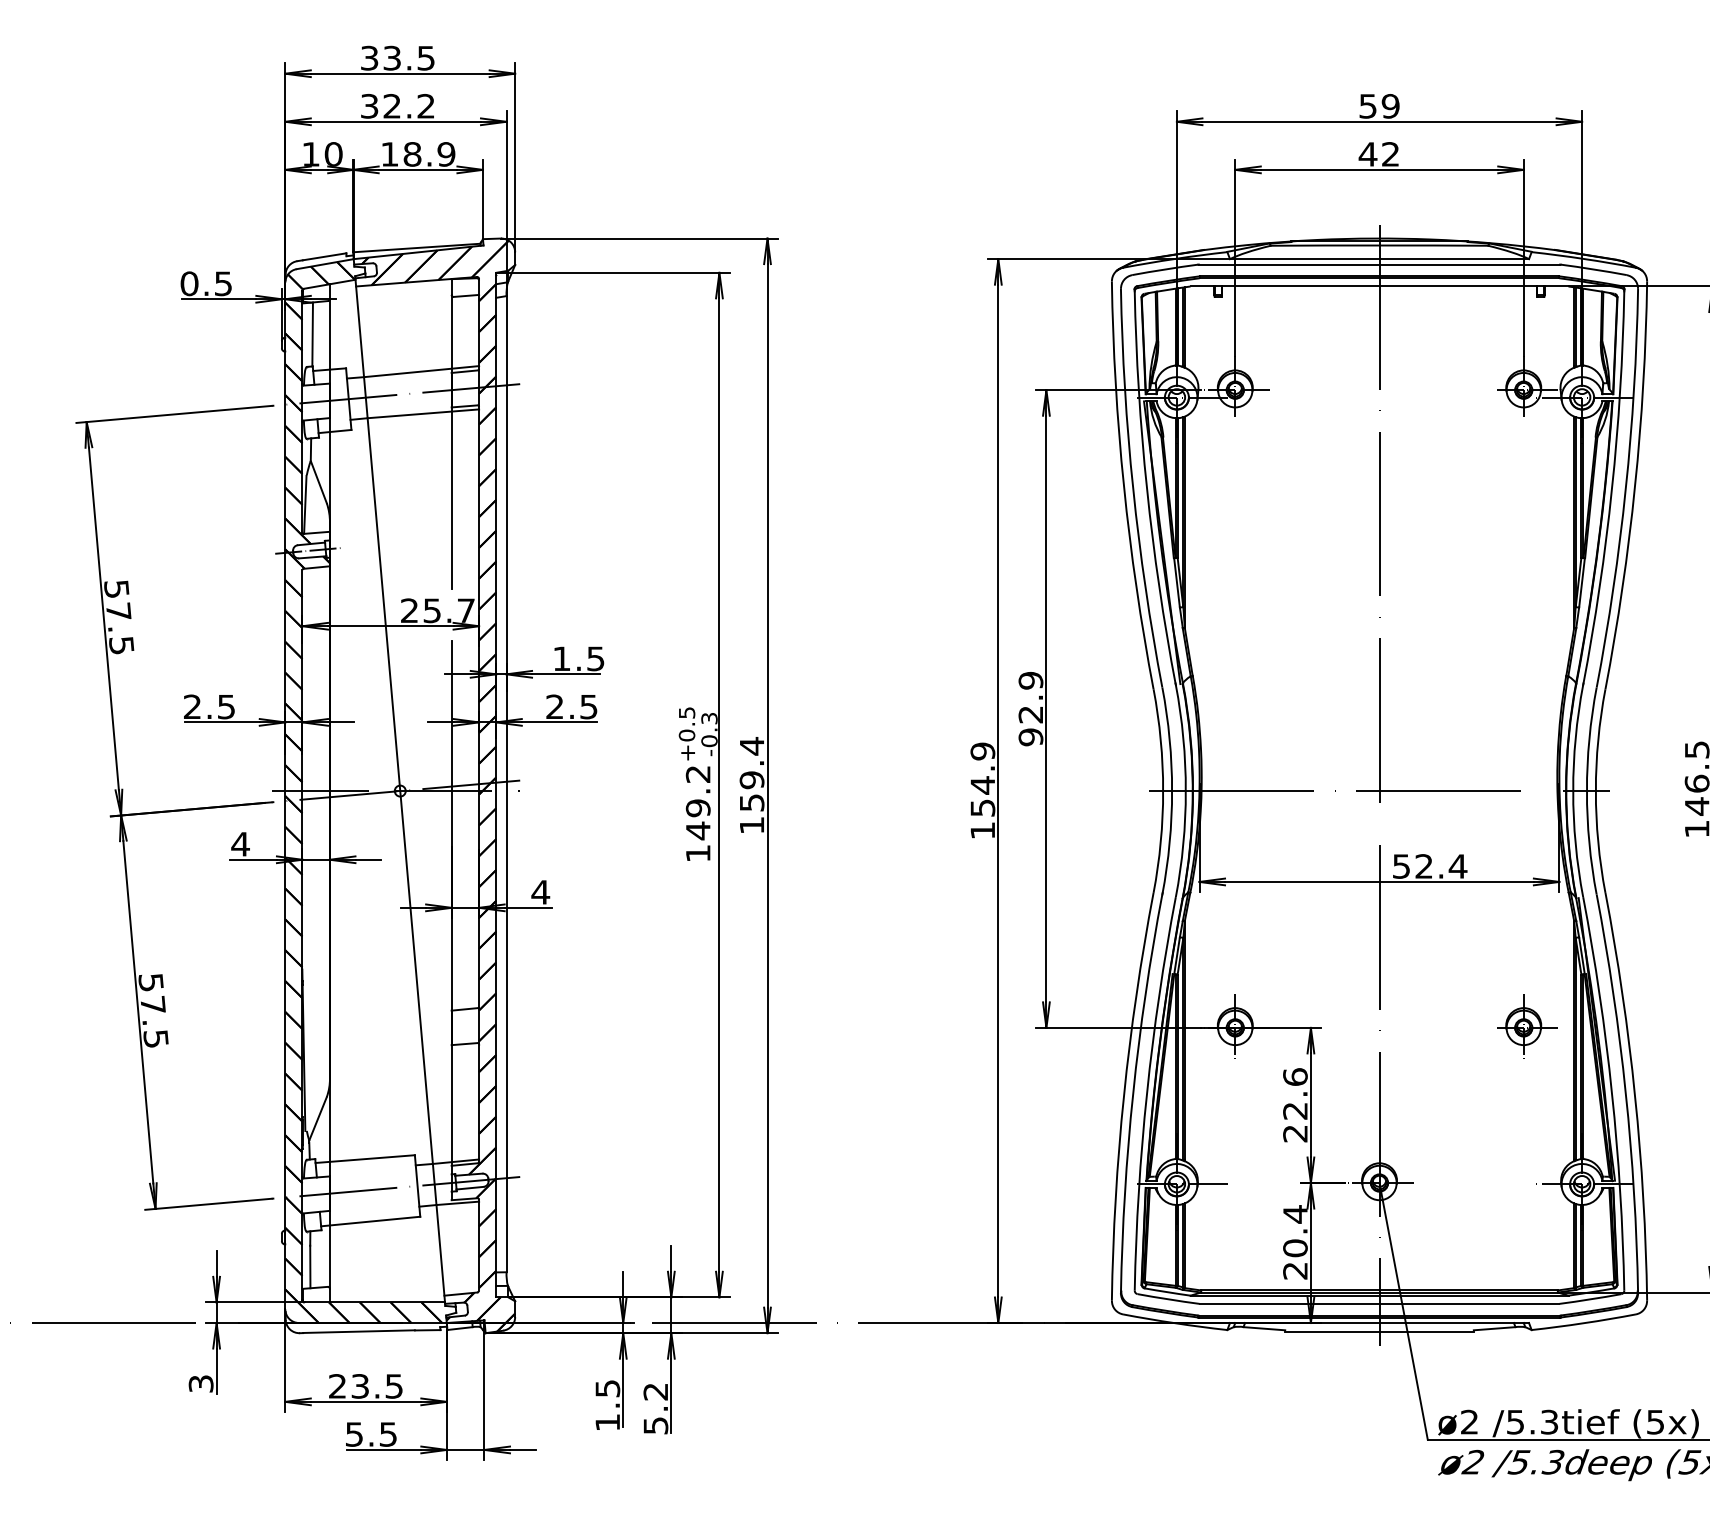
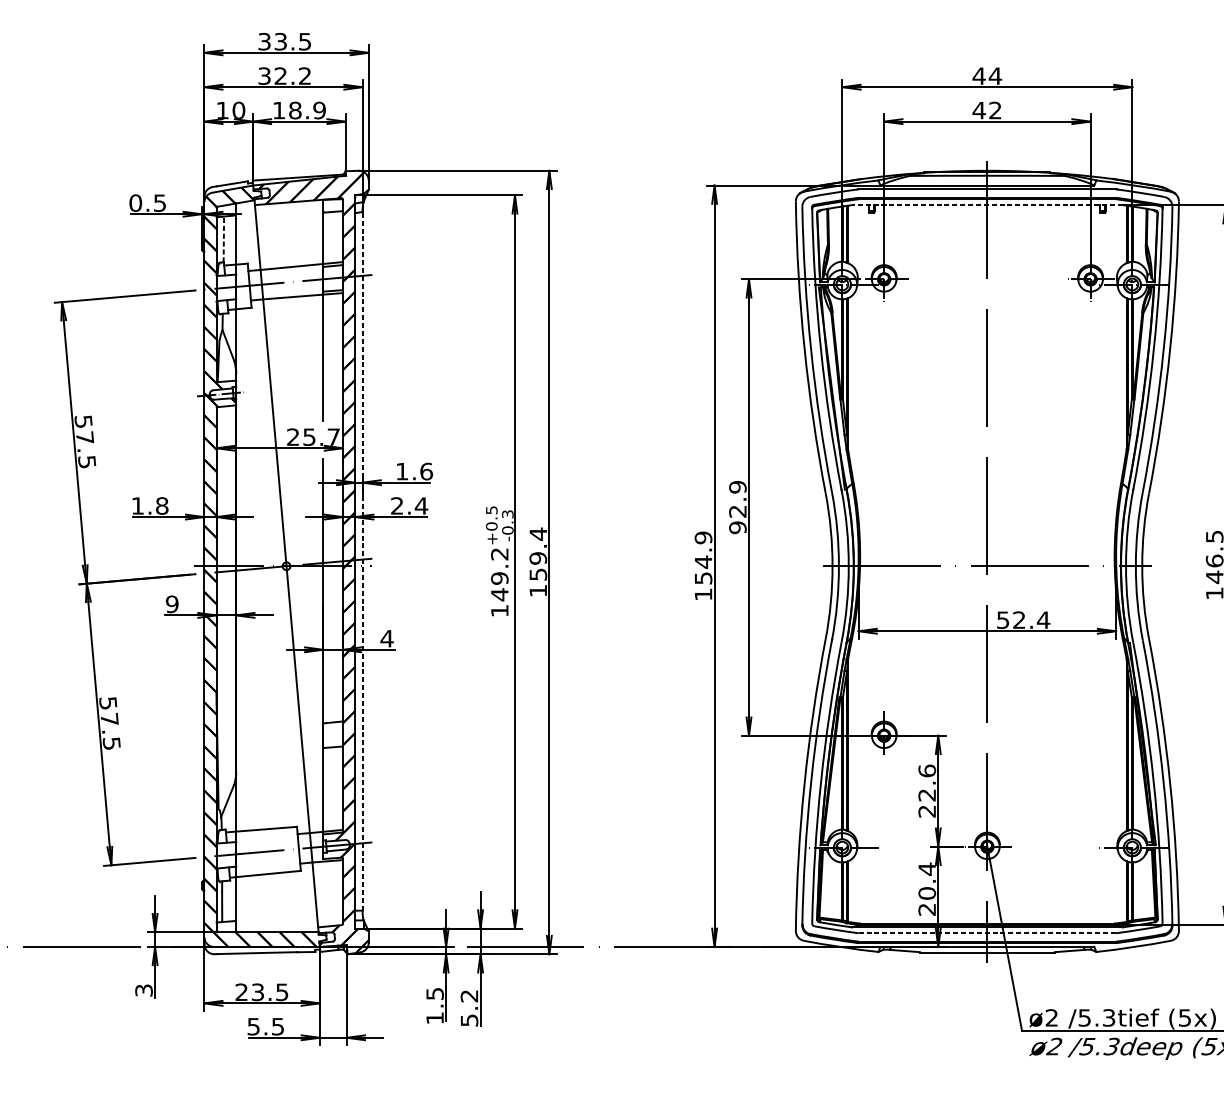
text: (1379, 106) -> (987, 76), 59 -> 44
line: (1379, 286) -> (987, 205), solid -> dashed
line: (312, 334) -> (223, 239), solid -> dashed
text: (595, 658) -> (426, 471), 1.5 -> 1.6
text: (209, 706) -> (150, 505), 2.5 -> 1.8
text: (588, 707) -> (421, 506), 2.5 -> 2.4
line: (506, 783) -> (362, 560), solid -> dashed
text: (240, 843) -> (172, 603), 4 -> 9
part: (1527, 1026) -> (1093, 734), removed
line: (1379, 1303) -> (987, 932), solid -> dashed

